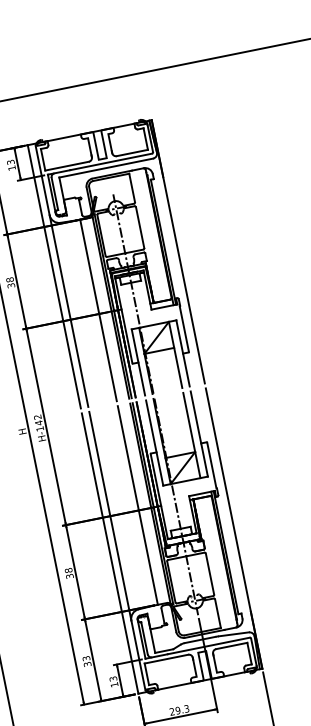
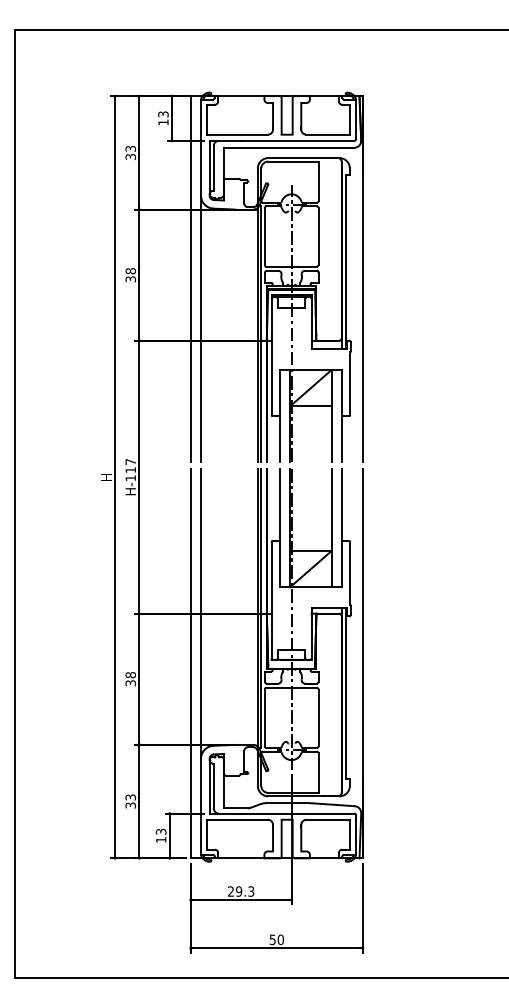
line: (98, 310) -> (240, 335), removed
text: (38, 420) -> (130, 466), H-142 -> H-117
line: (137, 505) -> (240, 606), removed

